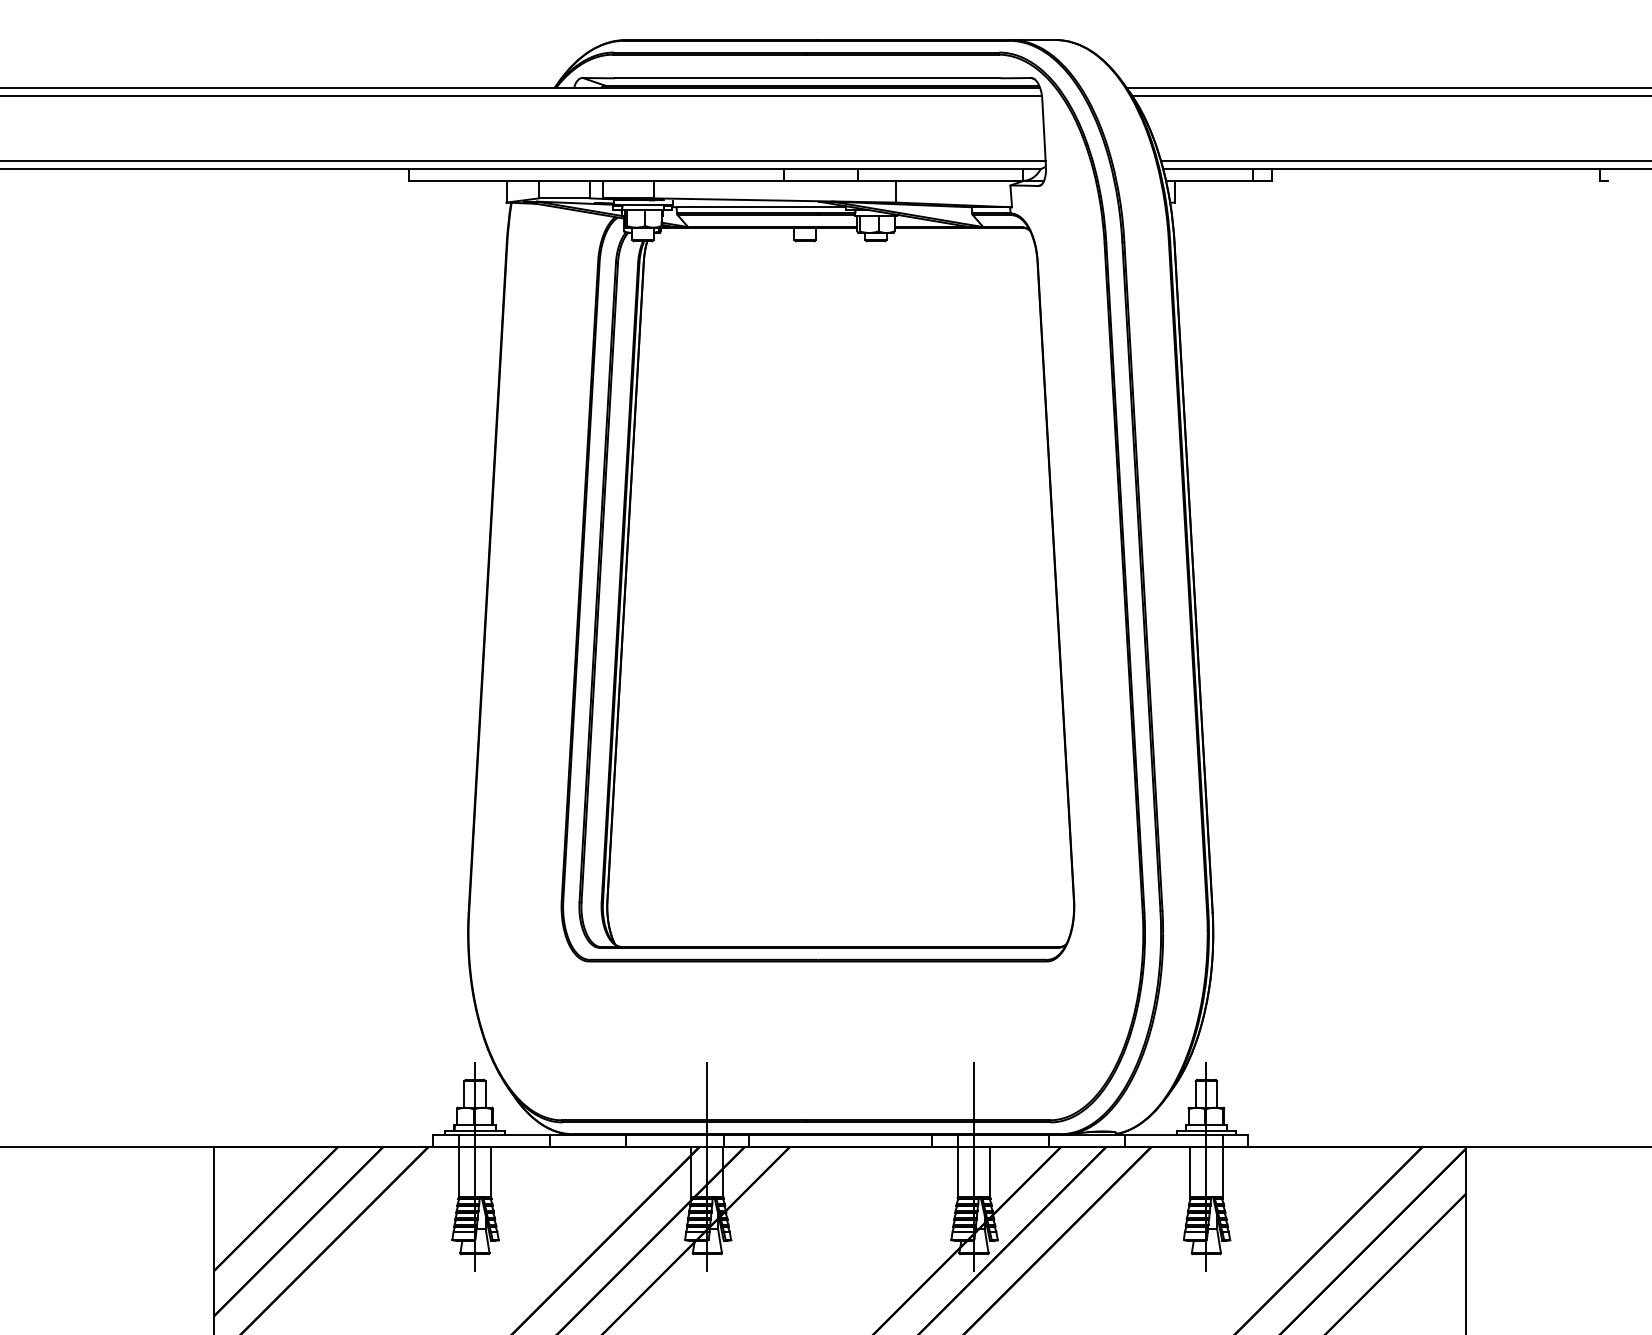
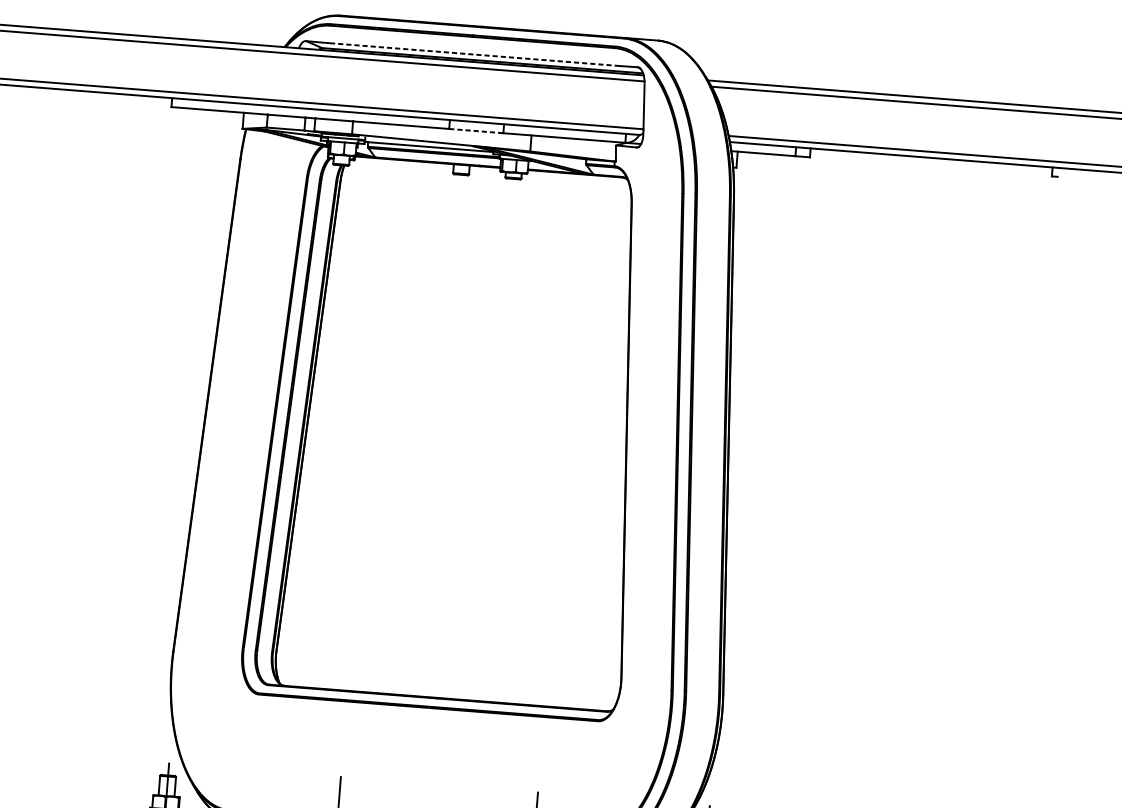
line: (807, 78) -> (472, 54), solid -> dashed
line: (821, 180) -> (476, 130), solid -> dashed

